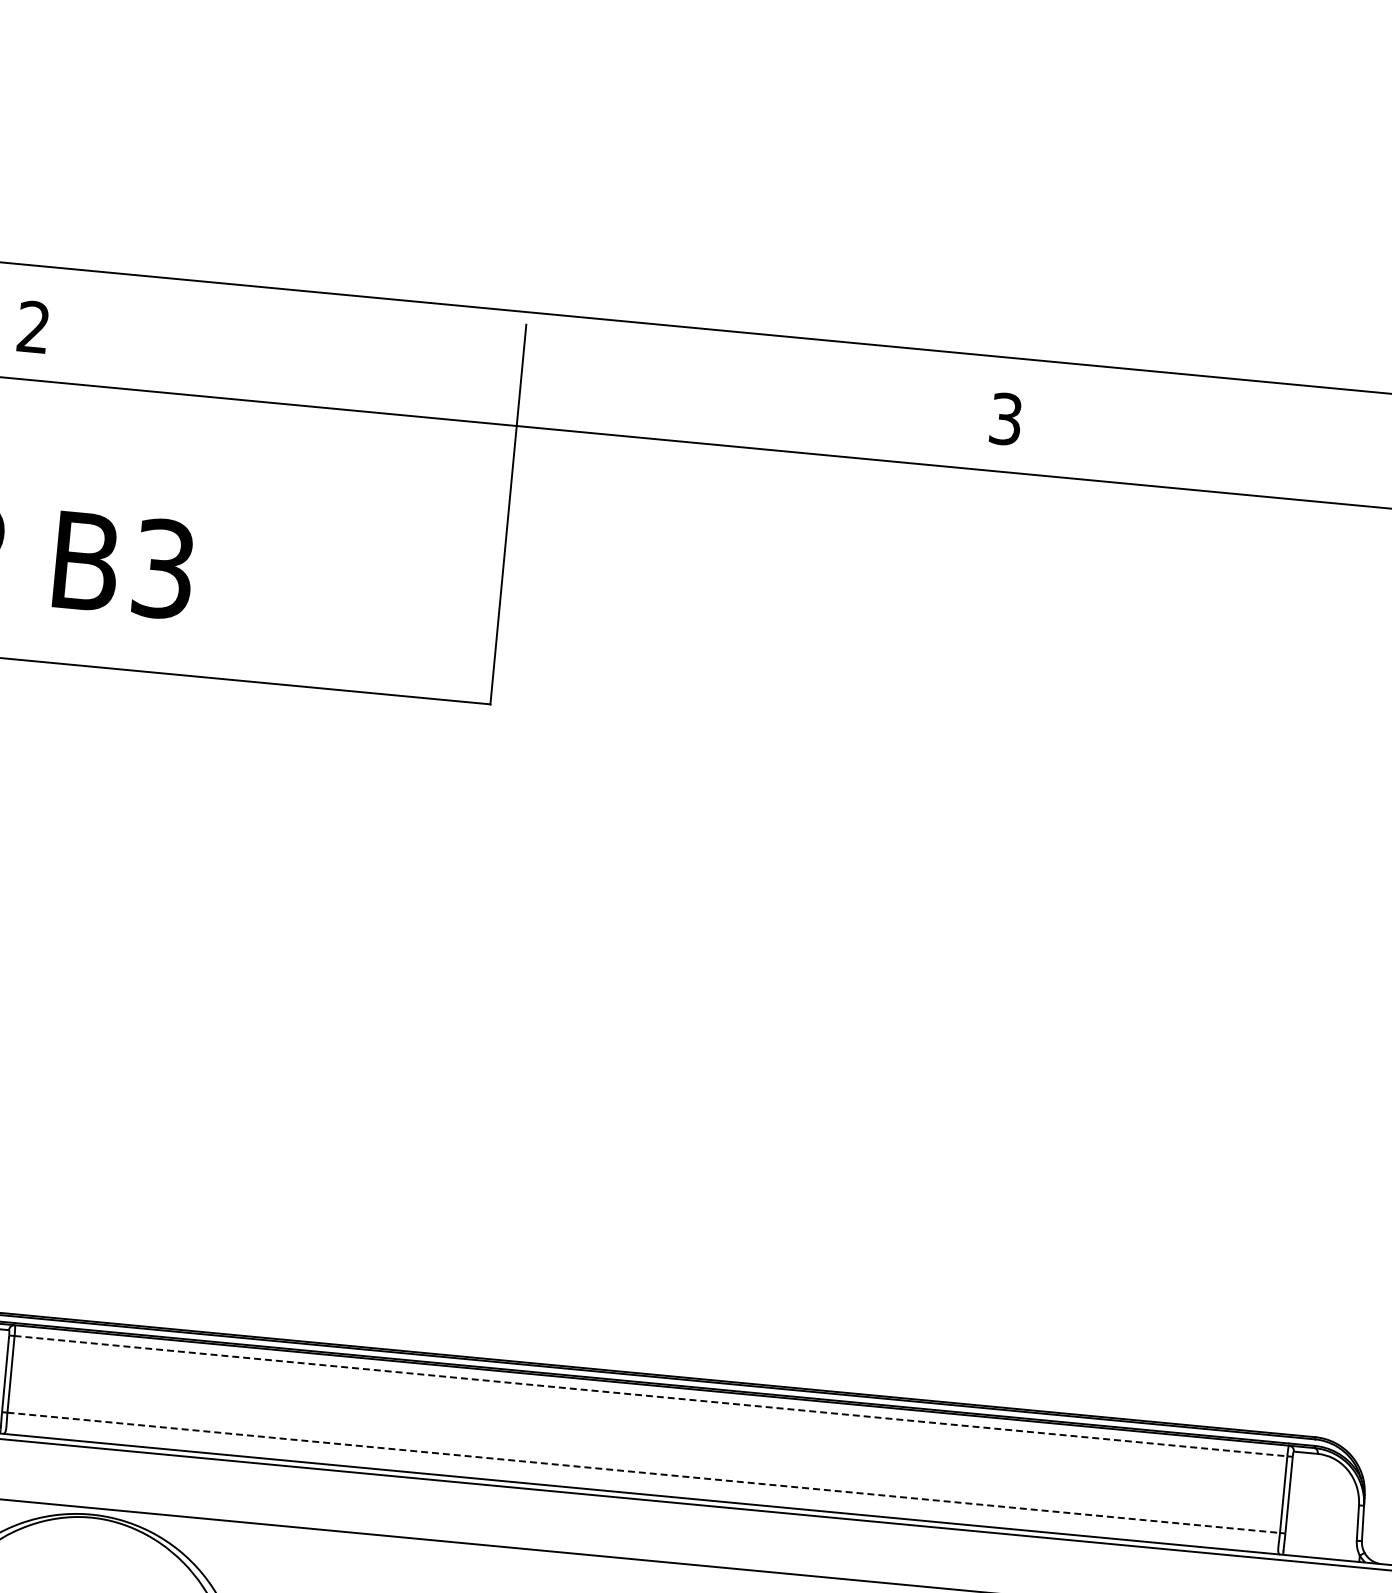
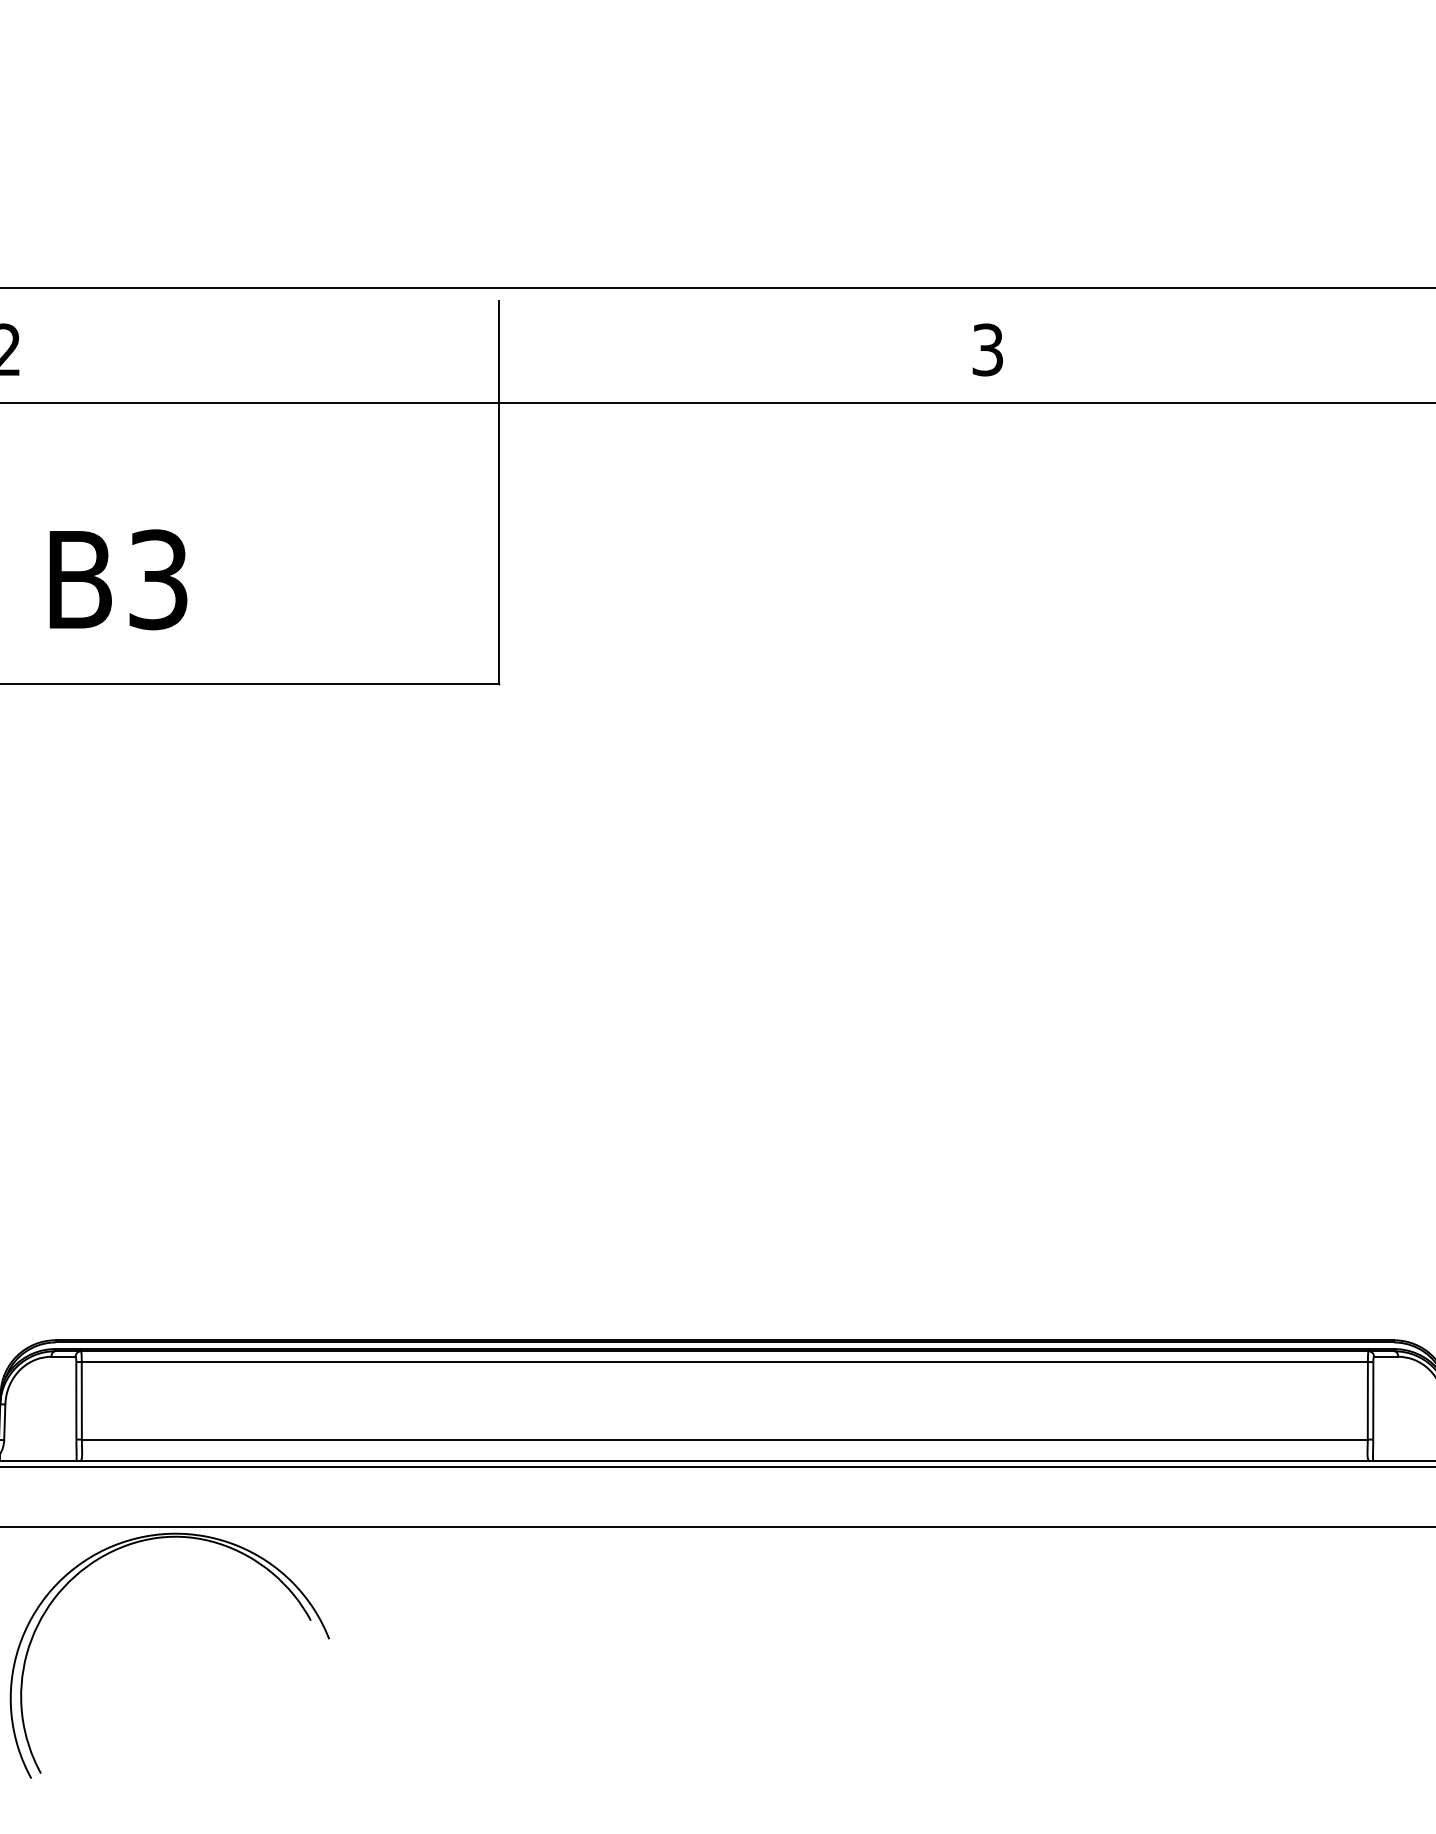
line: (651, 1396) -> (725, 1362), dashed -> solid
line: (643, 1472) -> (724, 1439), dashed -> solid

